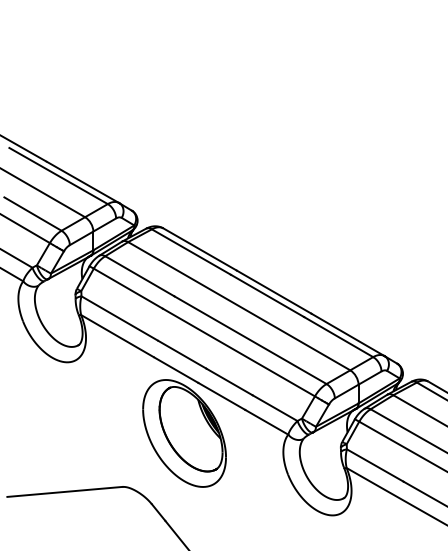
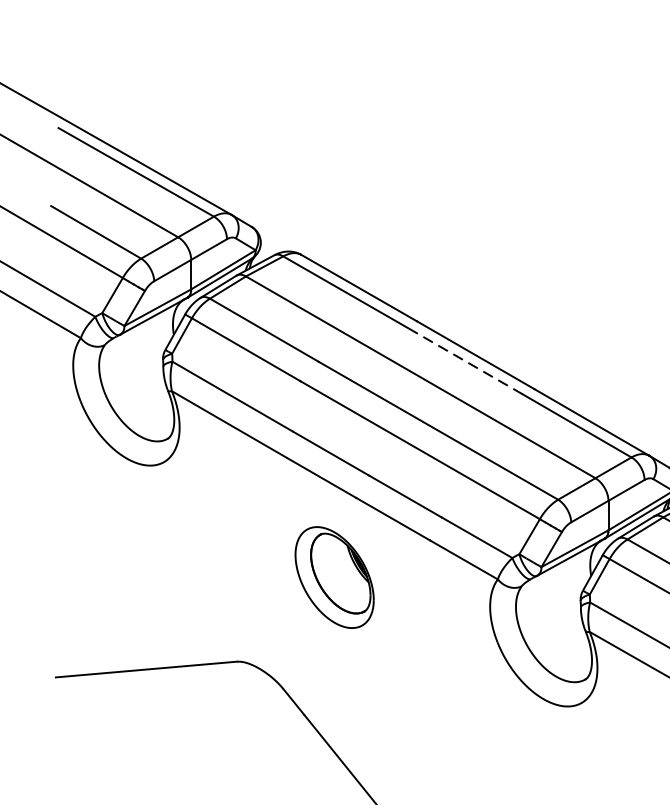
line: (267, 295) -> (465, 360), solid -> dashed
part: (184, 433) -> (334, 577), size x0.6

